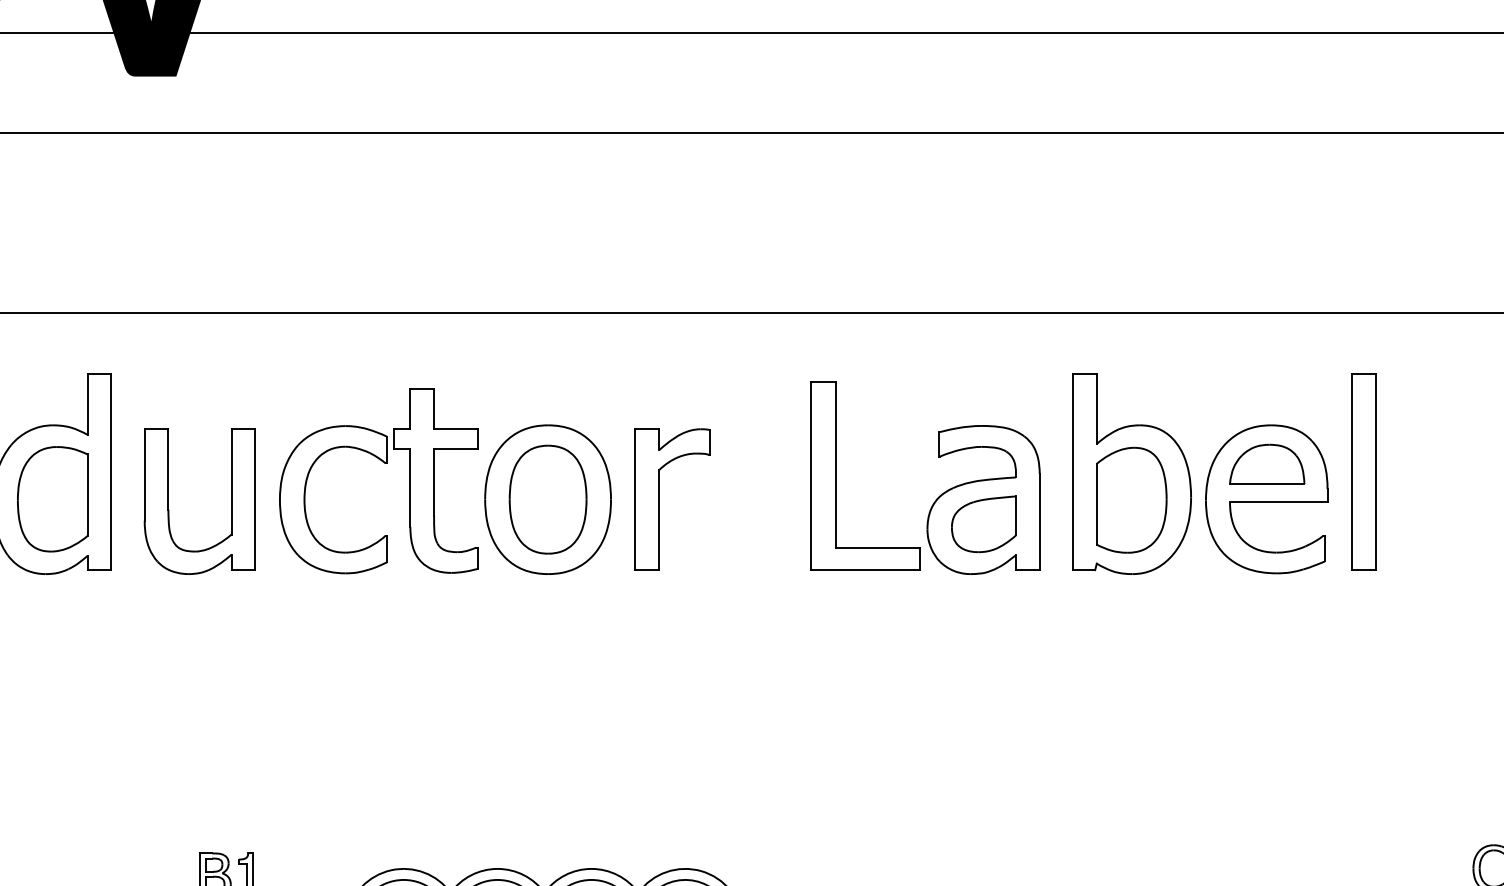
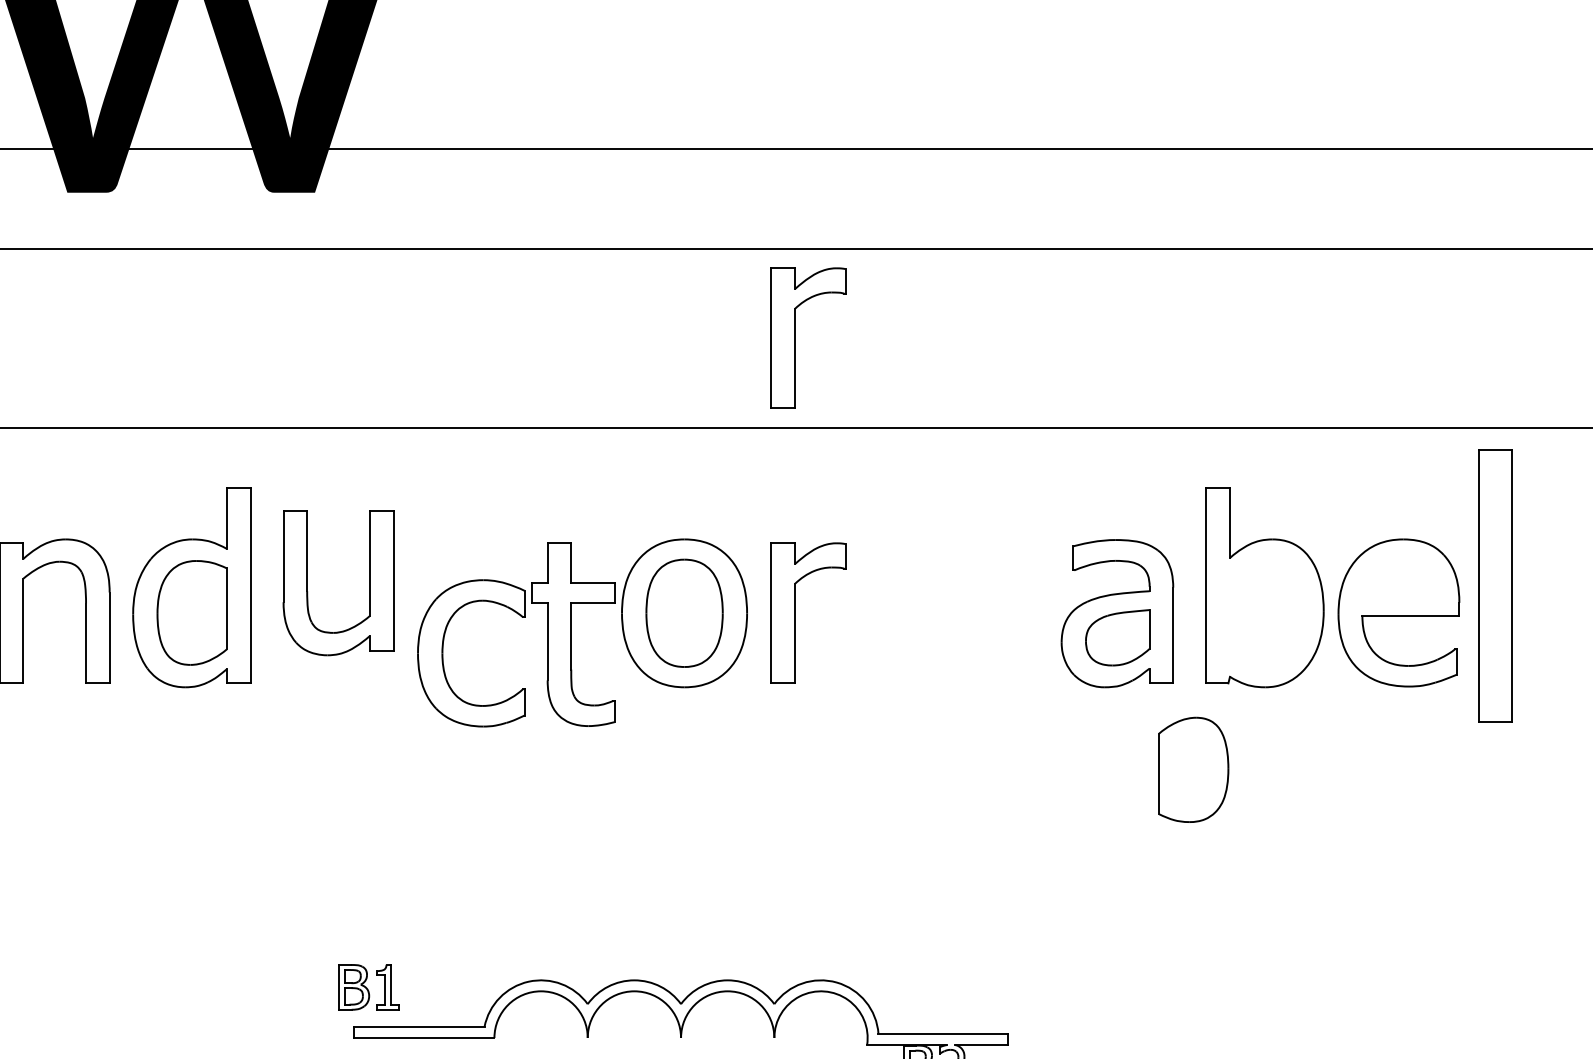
part: (659, 222) -> (795, 337), added
part: (384, 463) -> (521, 617), moved
part: (1267, 463) -> (1399, 577), removed
part: (1363, 471) -> (1495, 585), size x1.4
part: (836, 475) -> (971, 589), removed
part: (1131, 499) -> (1193, 769), moved
part: (168, 501) -> (307, 583), moved

